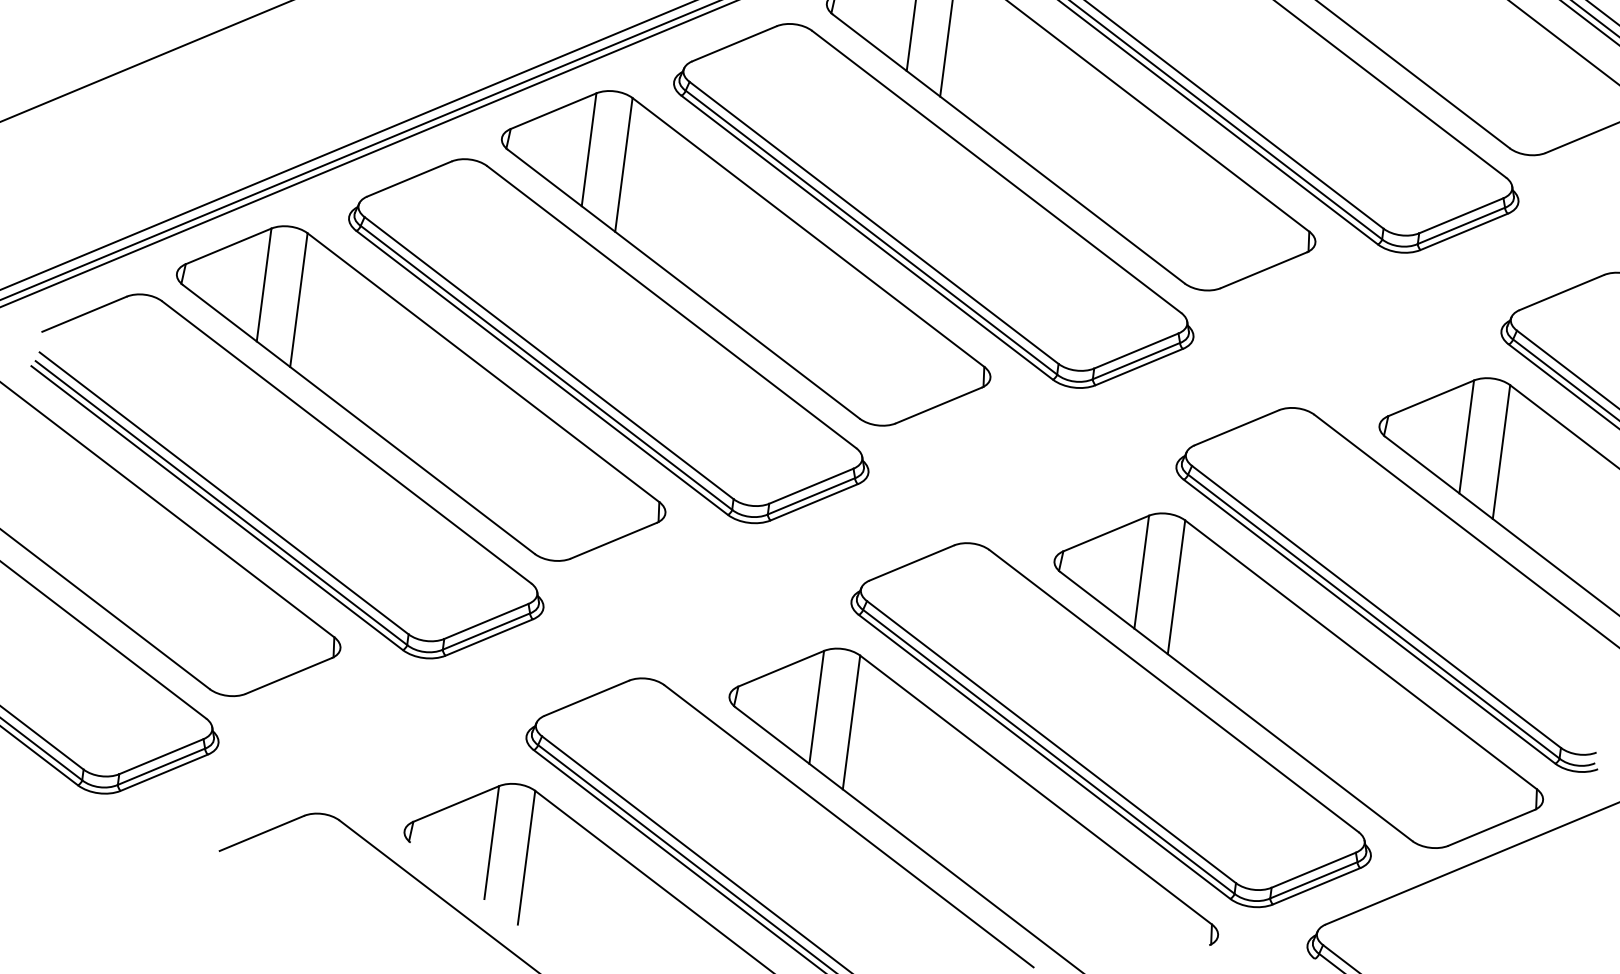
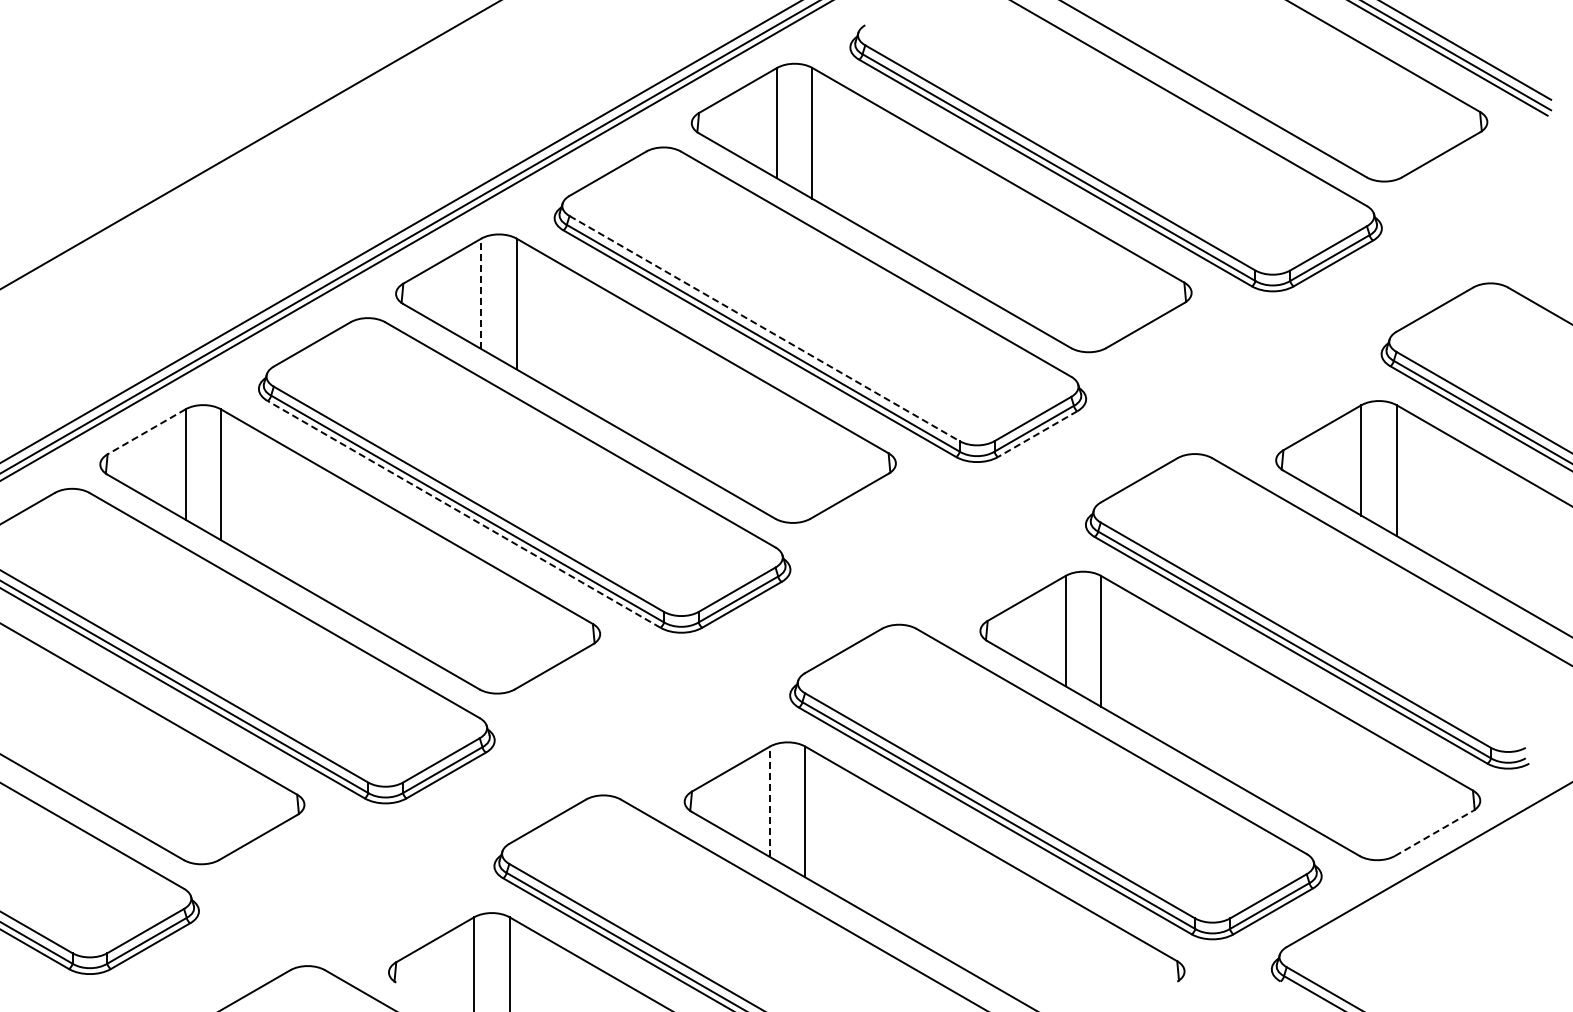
line: (589, 149) -> (481, 293), solid -> dashed
line: (875, 222) -> (765, 328), solid -> dashed
line: (228, 247) -> (146, 432), solid -> dashed
line: (1139, 367) -> (1037, 434), solid -> dashed
line: (542, 373) -> (464, 514), solid -> dashed
line: (816, 707) -> (769, 801), solid -> dashed
line: (1491, 828) -> (1434, 833), solid -> dashed

